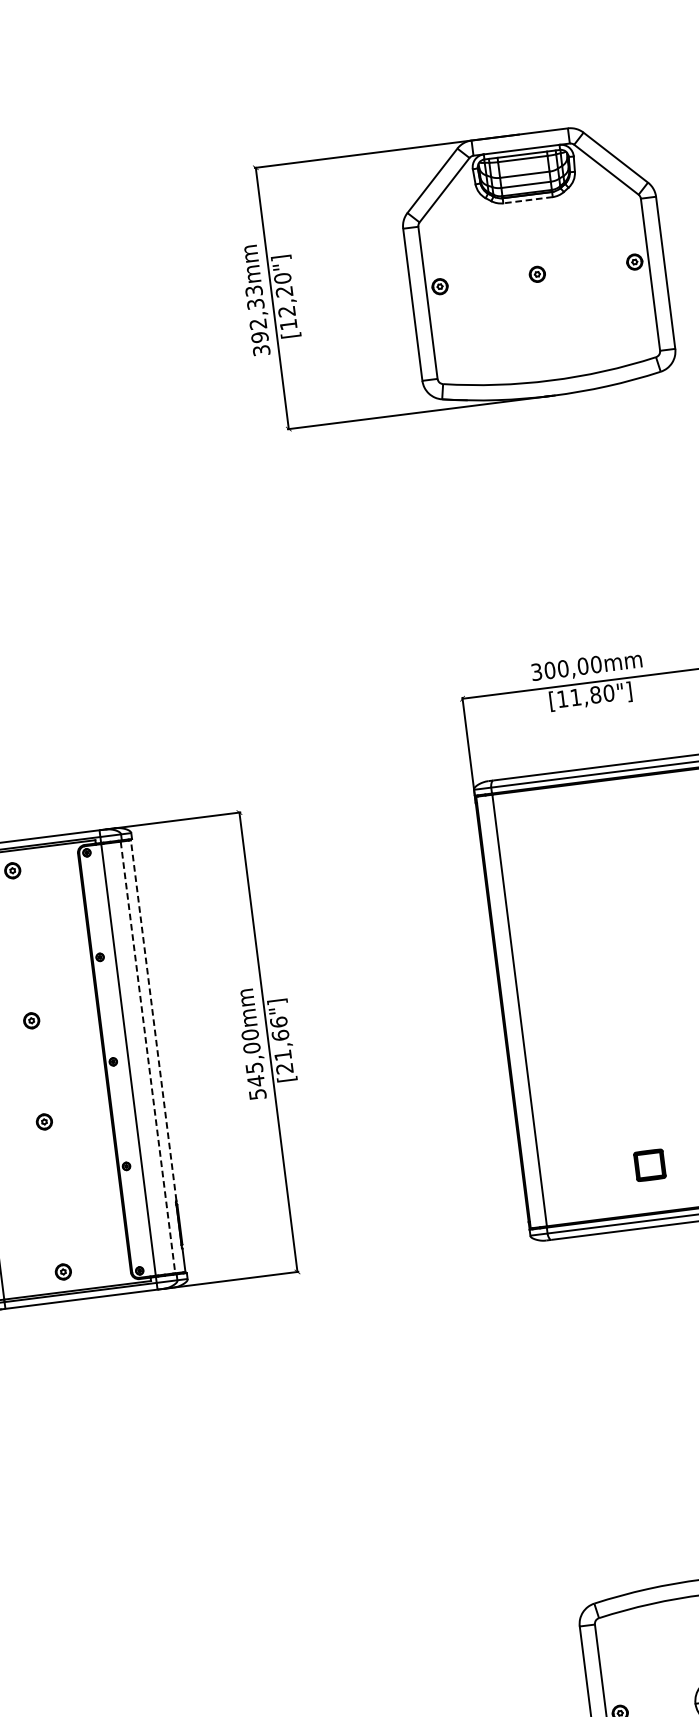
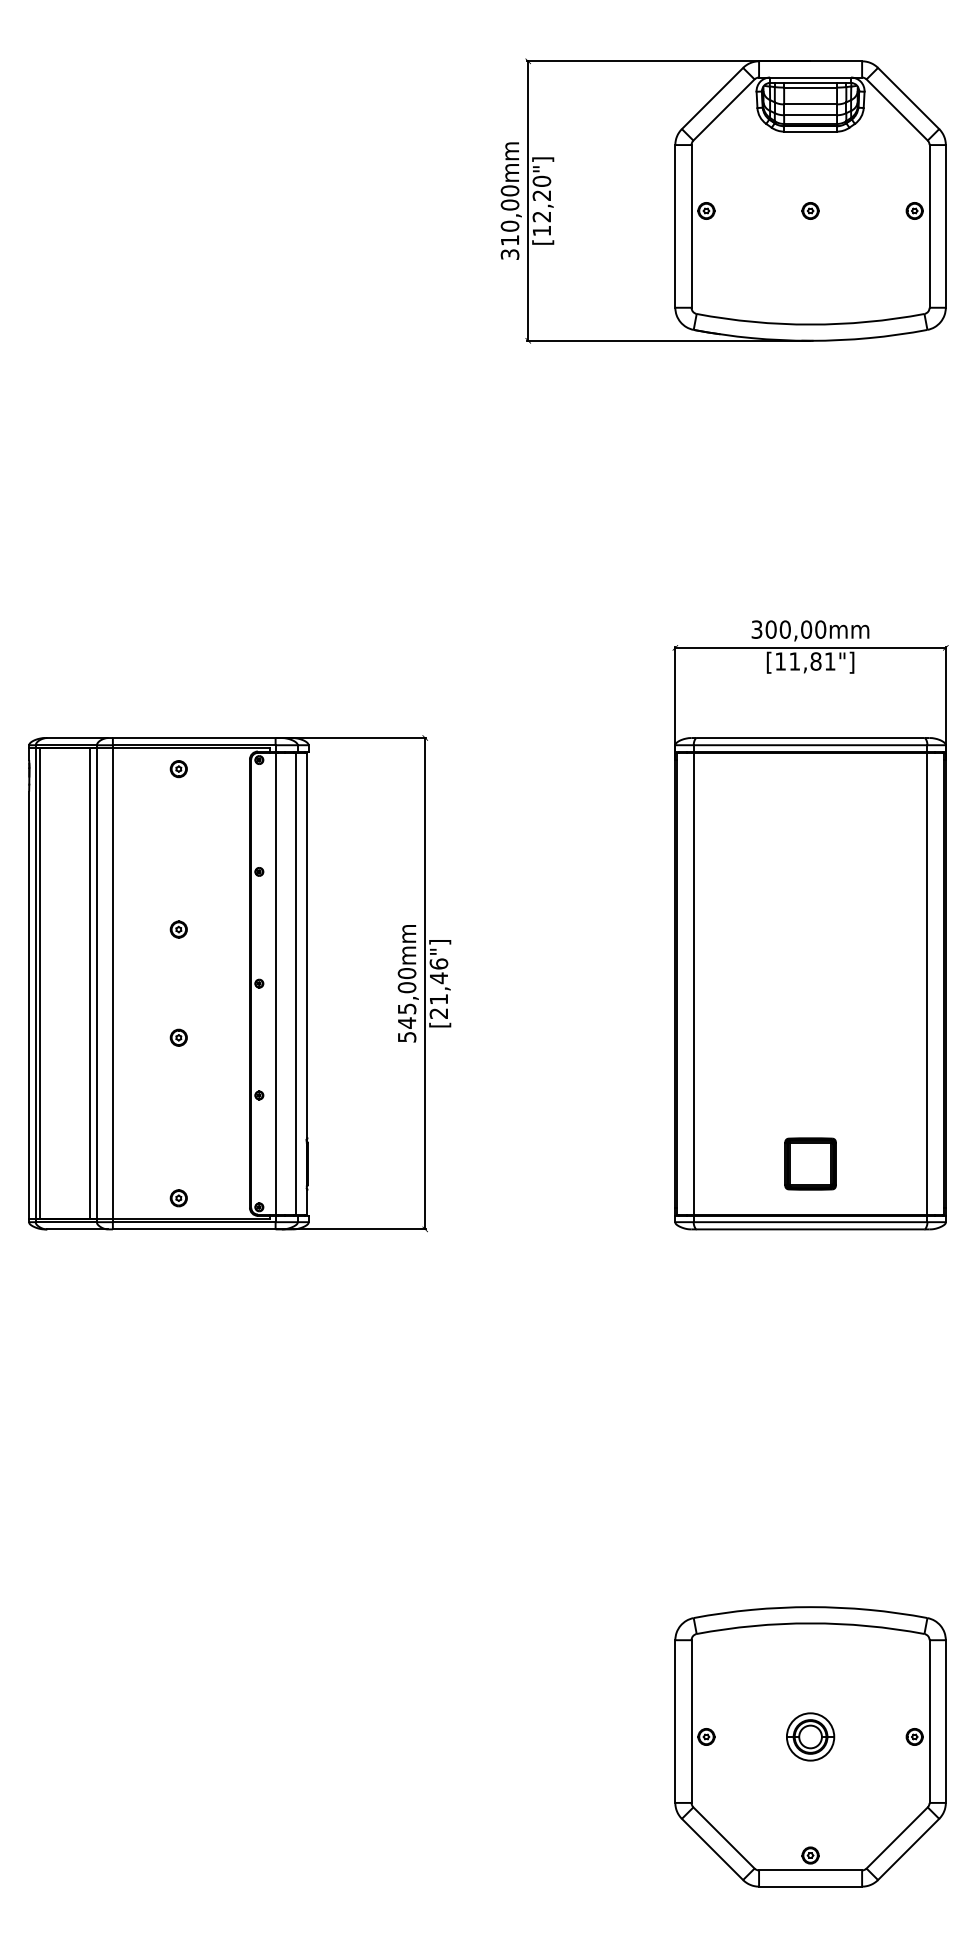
line: (527, 200) -> (810, 131), dashed -> solid
text: (256, 314) -> (509, 215), 392,33mm -> 310,00mm
text: (608, 693) -> (829, 661), [11,80"] -> [11,81"]
line: (153, 1020) -> (307, 945), dashed -> solid
text: (280, 1035) -> (438, 978), [21,66"] -> [21,46"]
line: (148, 1057) -> (296, 983), dashed -> solid
part: (649, 1164) -> (810, 1163), size x1.67

